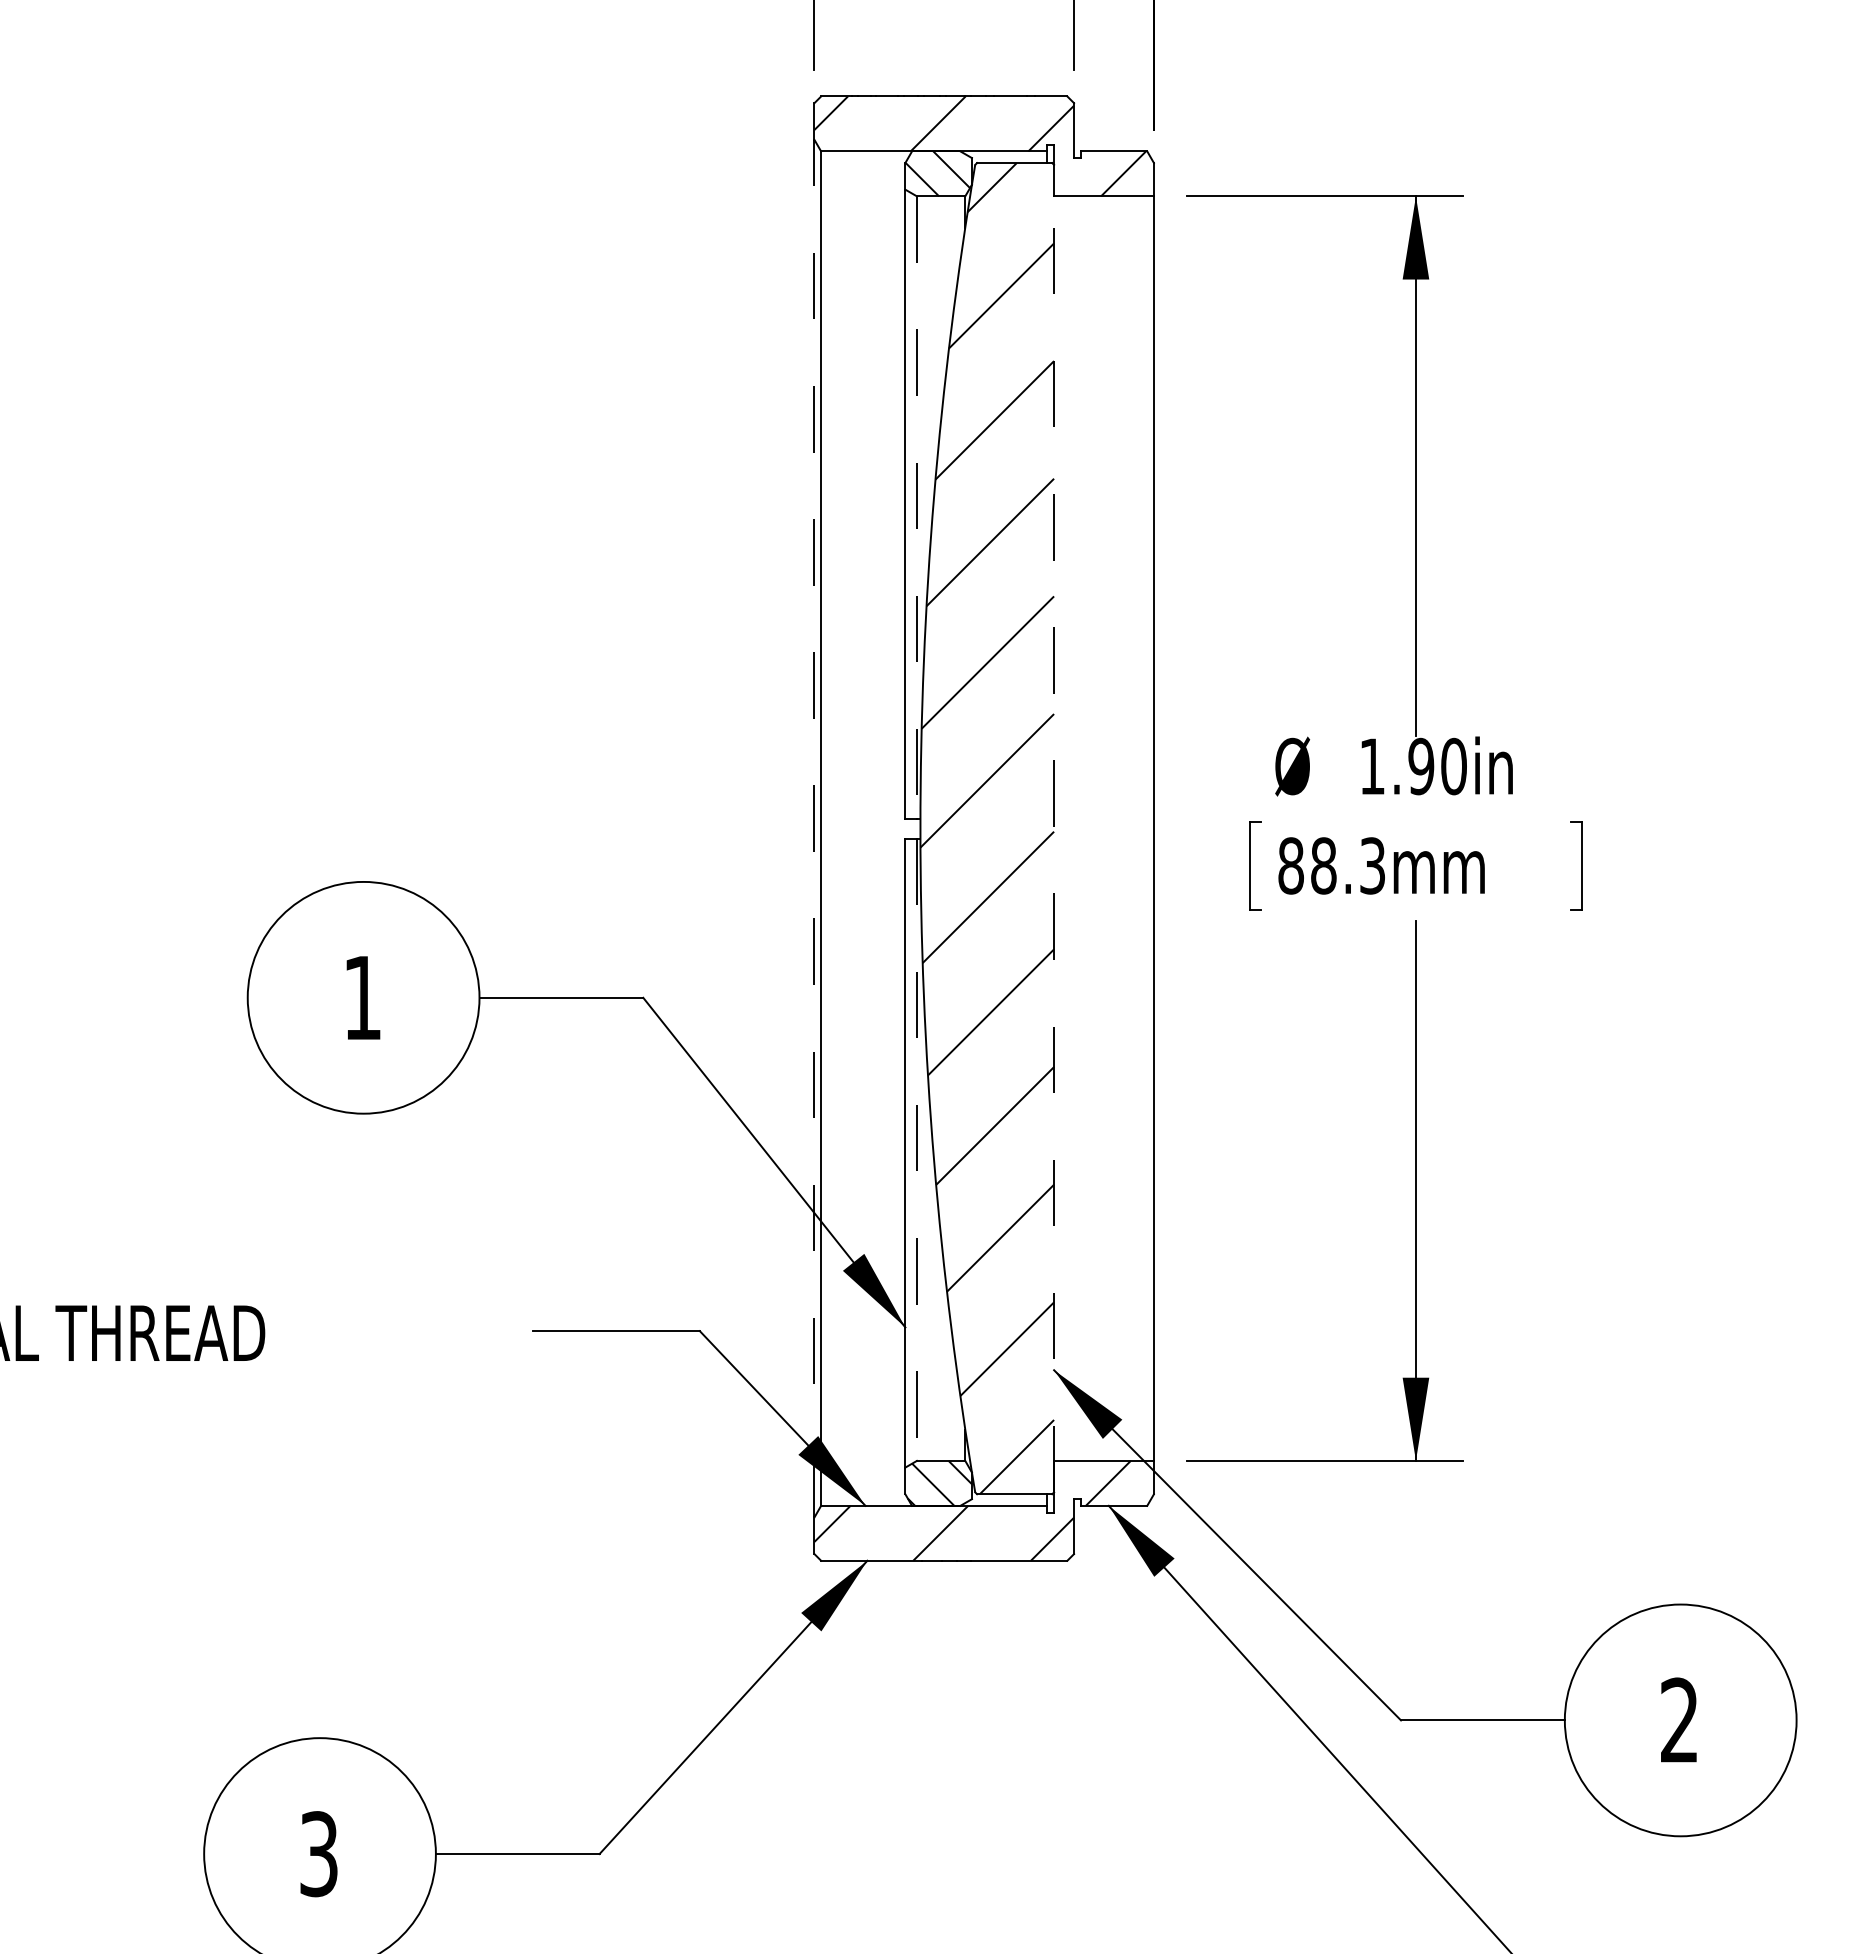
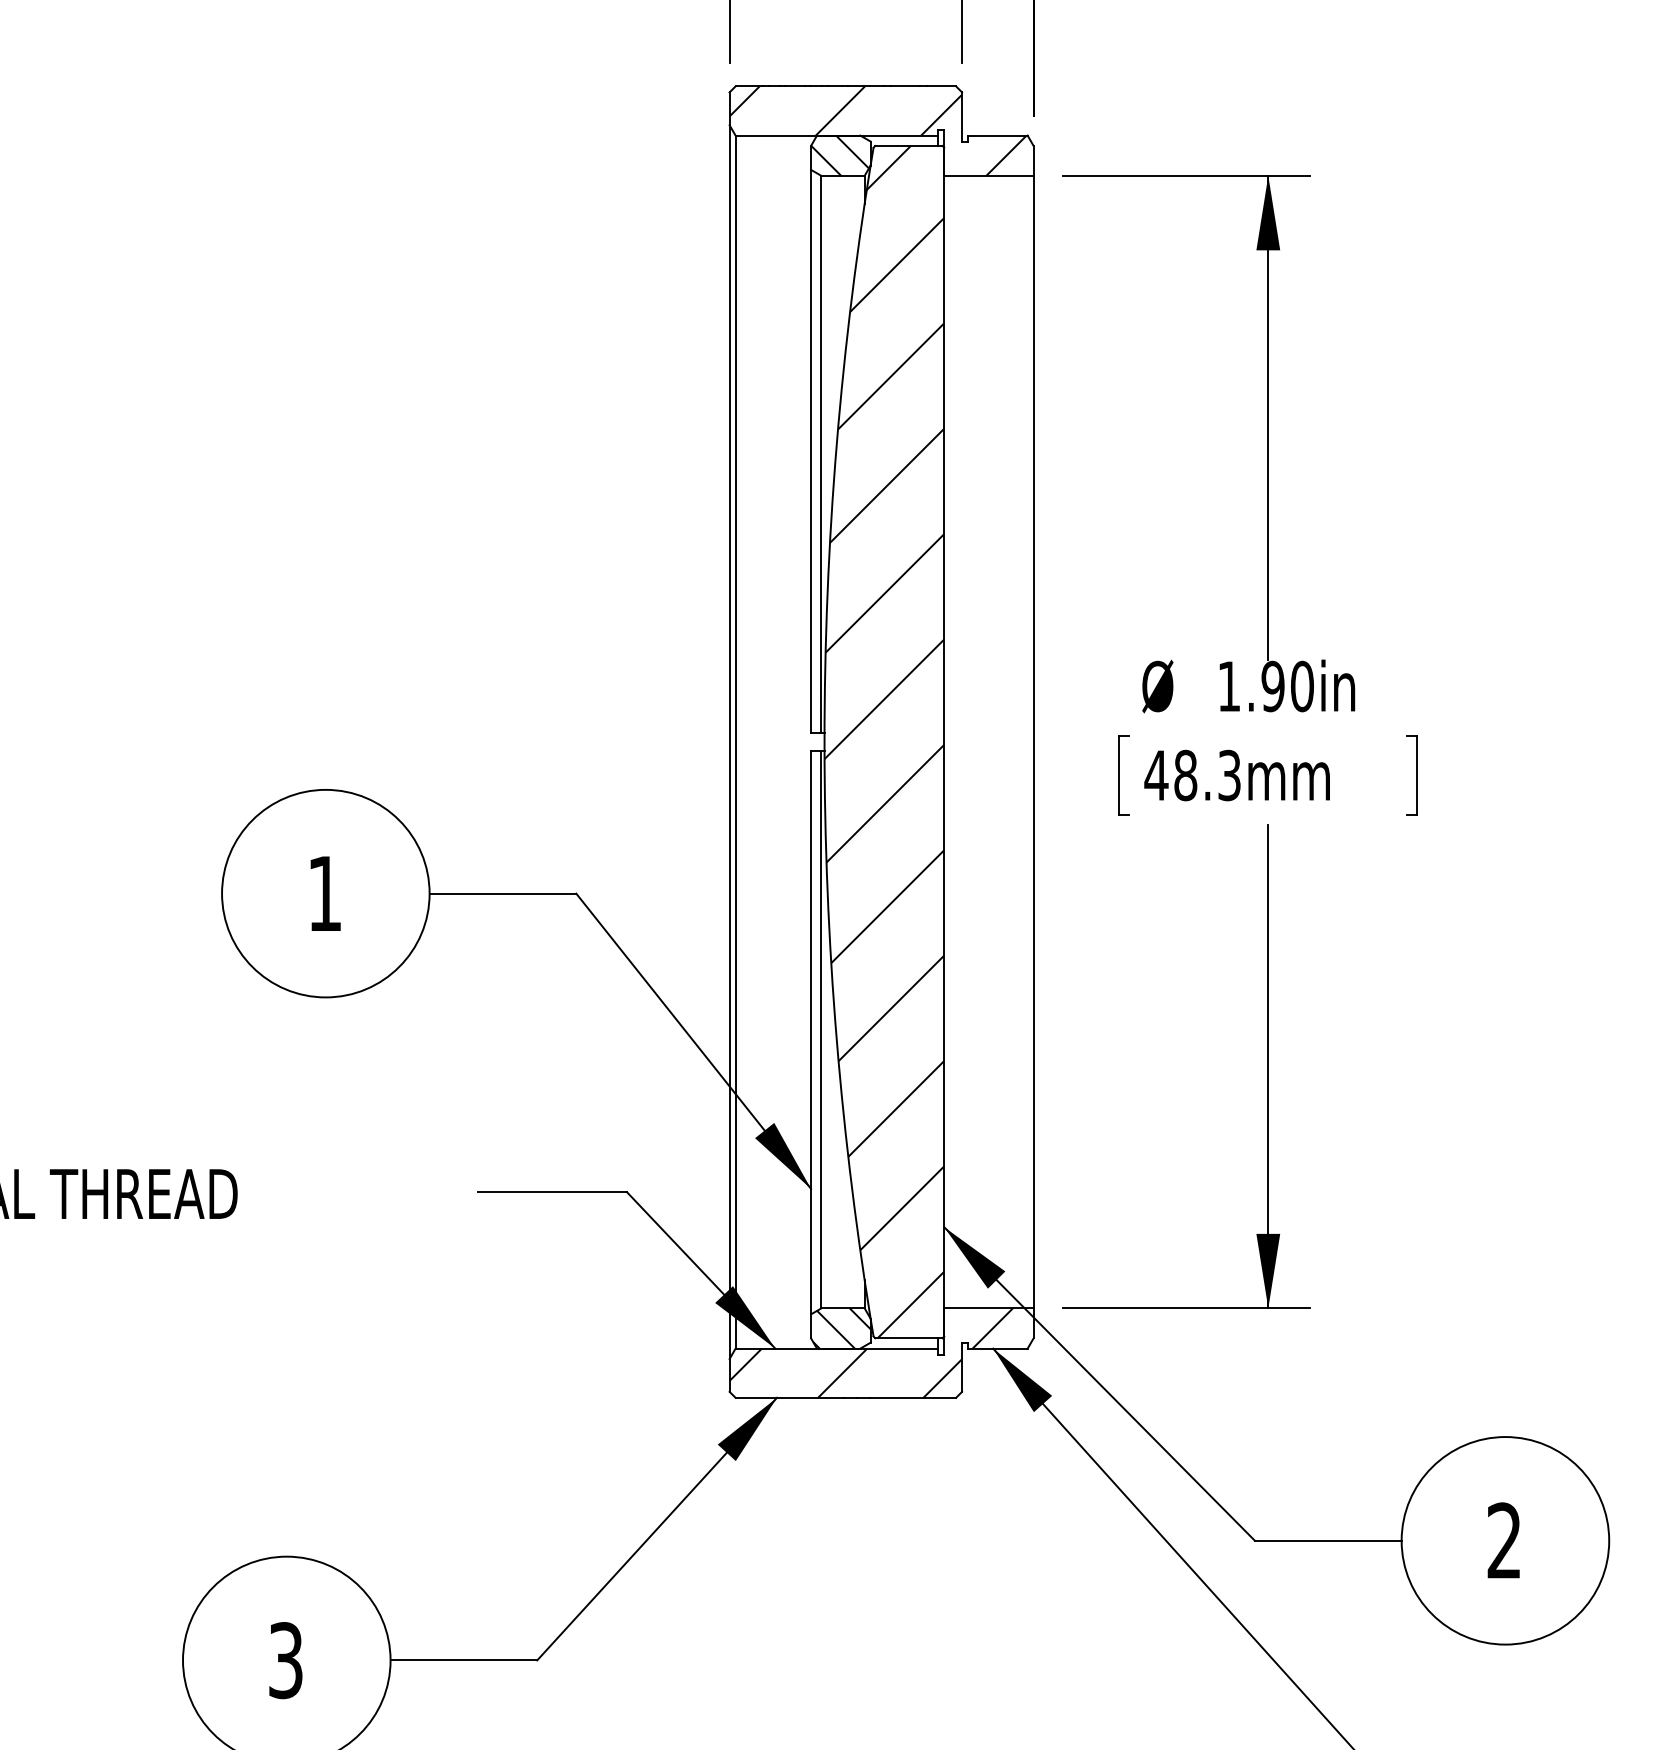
line: (916, 507) -> (820, 454), dashed -> solid
line: (814, 828) -> (729, 742), dashed -> solid
line: (1054, 828) -> (944, 742), dashed -> solid
text: (1290, 865) -> (1155, 775), 88.3mm -> 48.3mm
line: (916, 1150) -> (820, 1030), dashed -> solid

